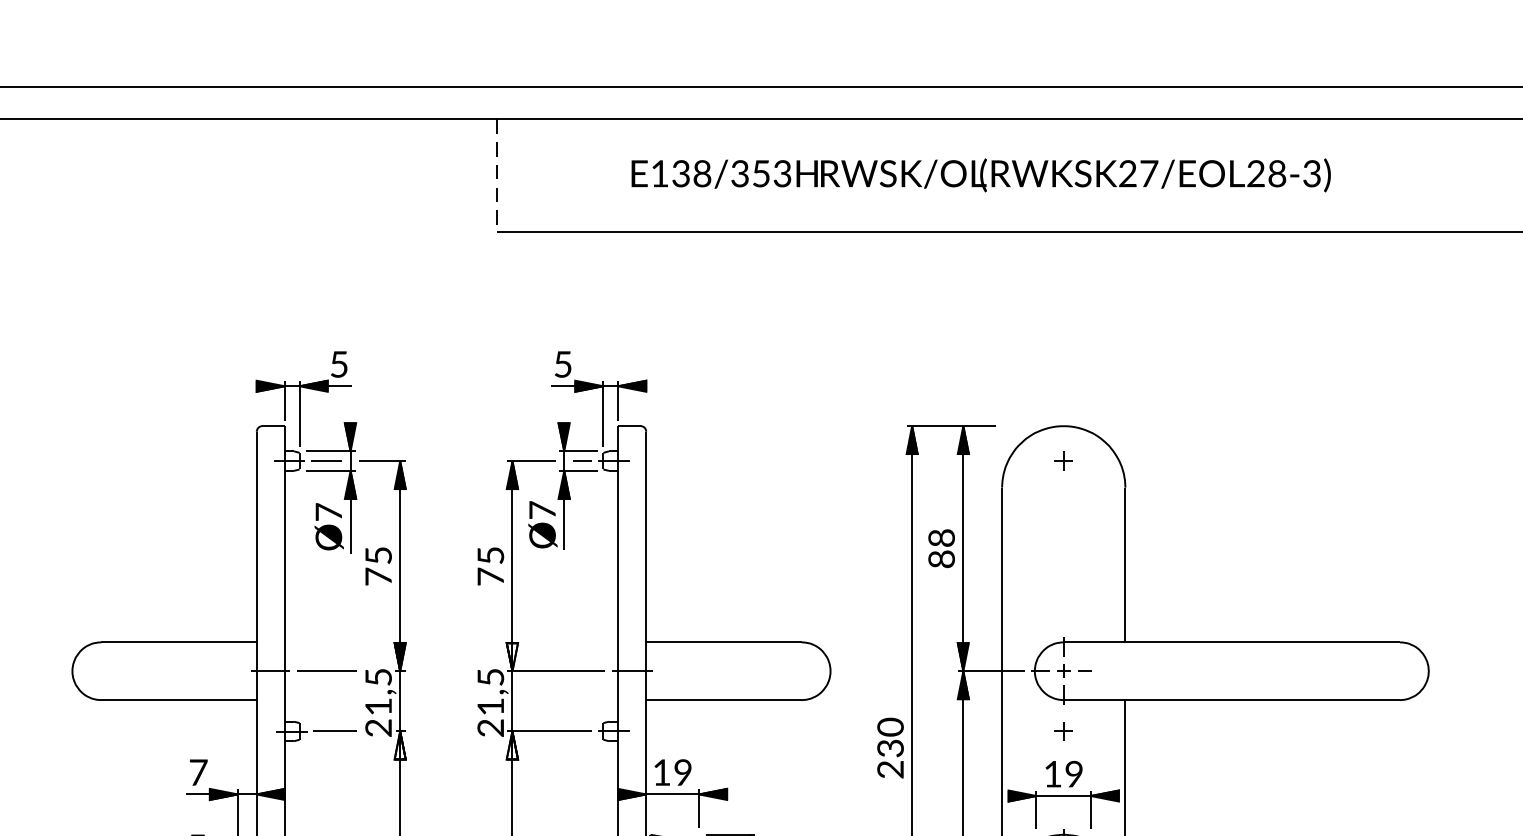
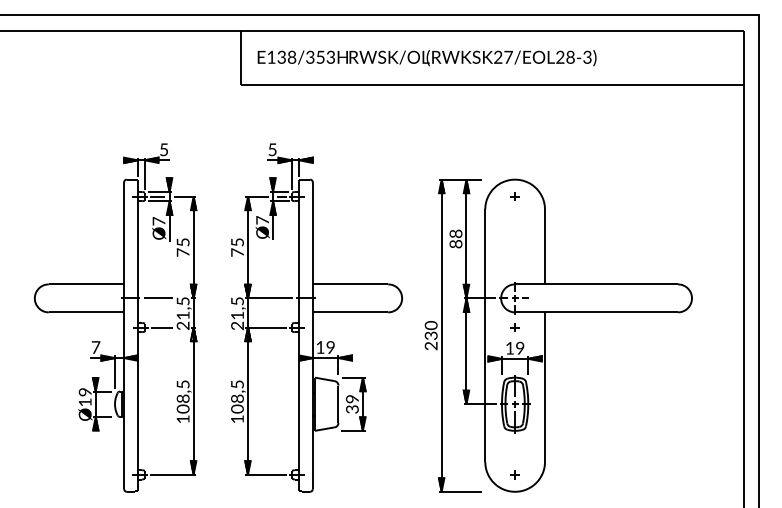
line: (496, 176) -> (240, 58), dashed -> solid
text: (979, 176) -> (426, 58), moved

